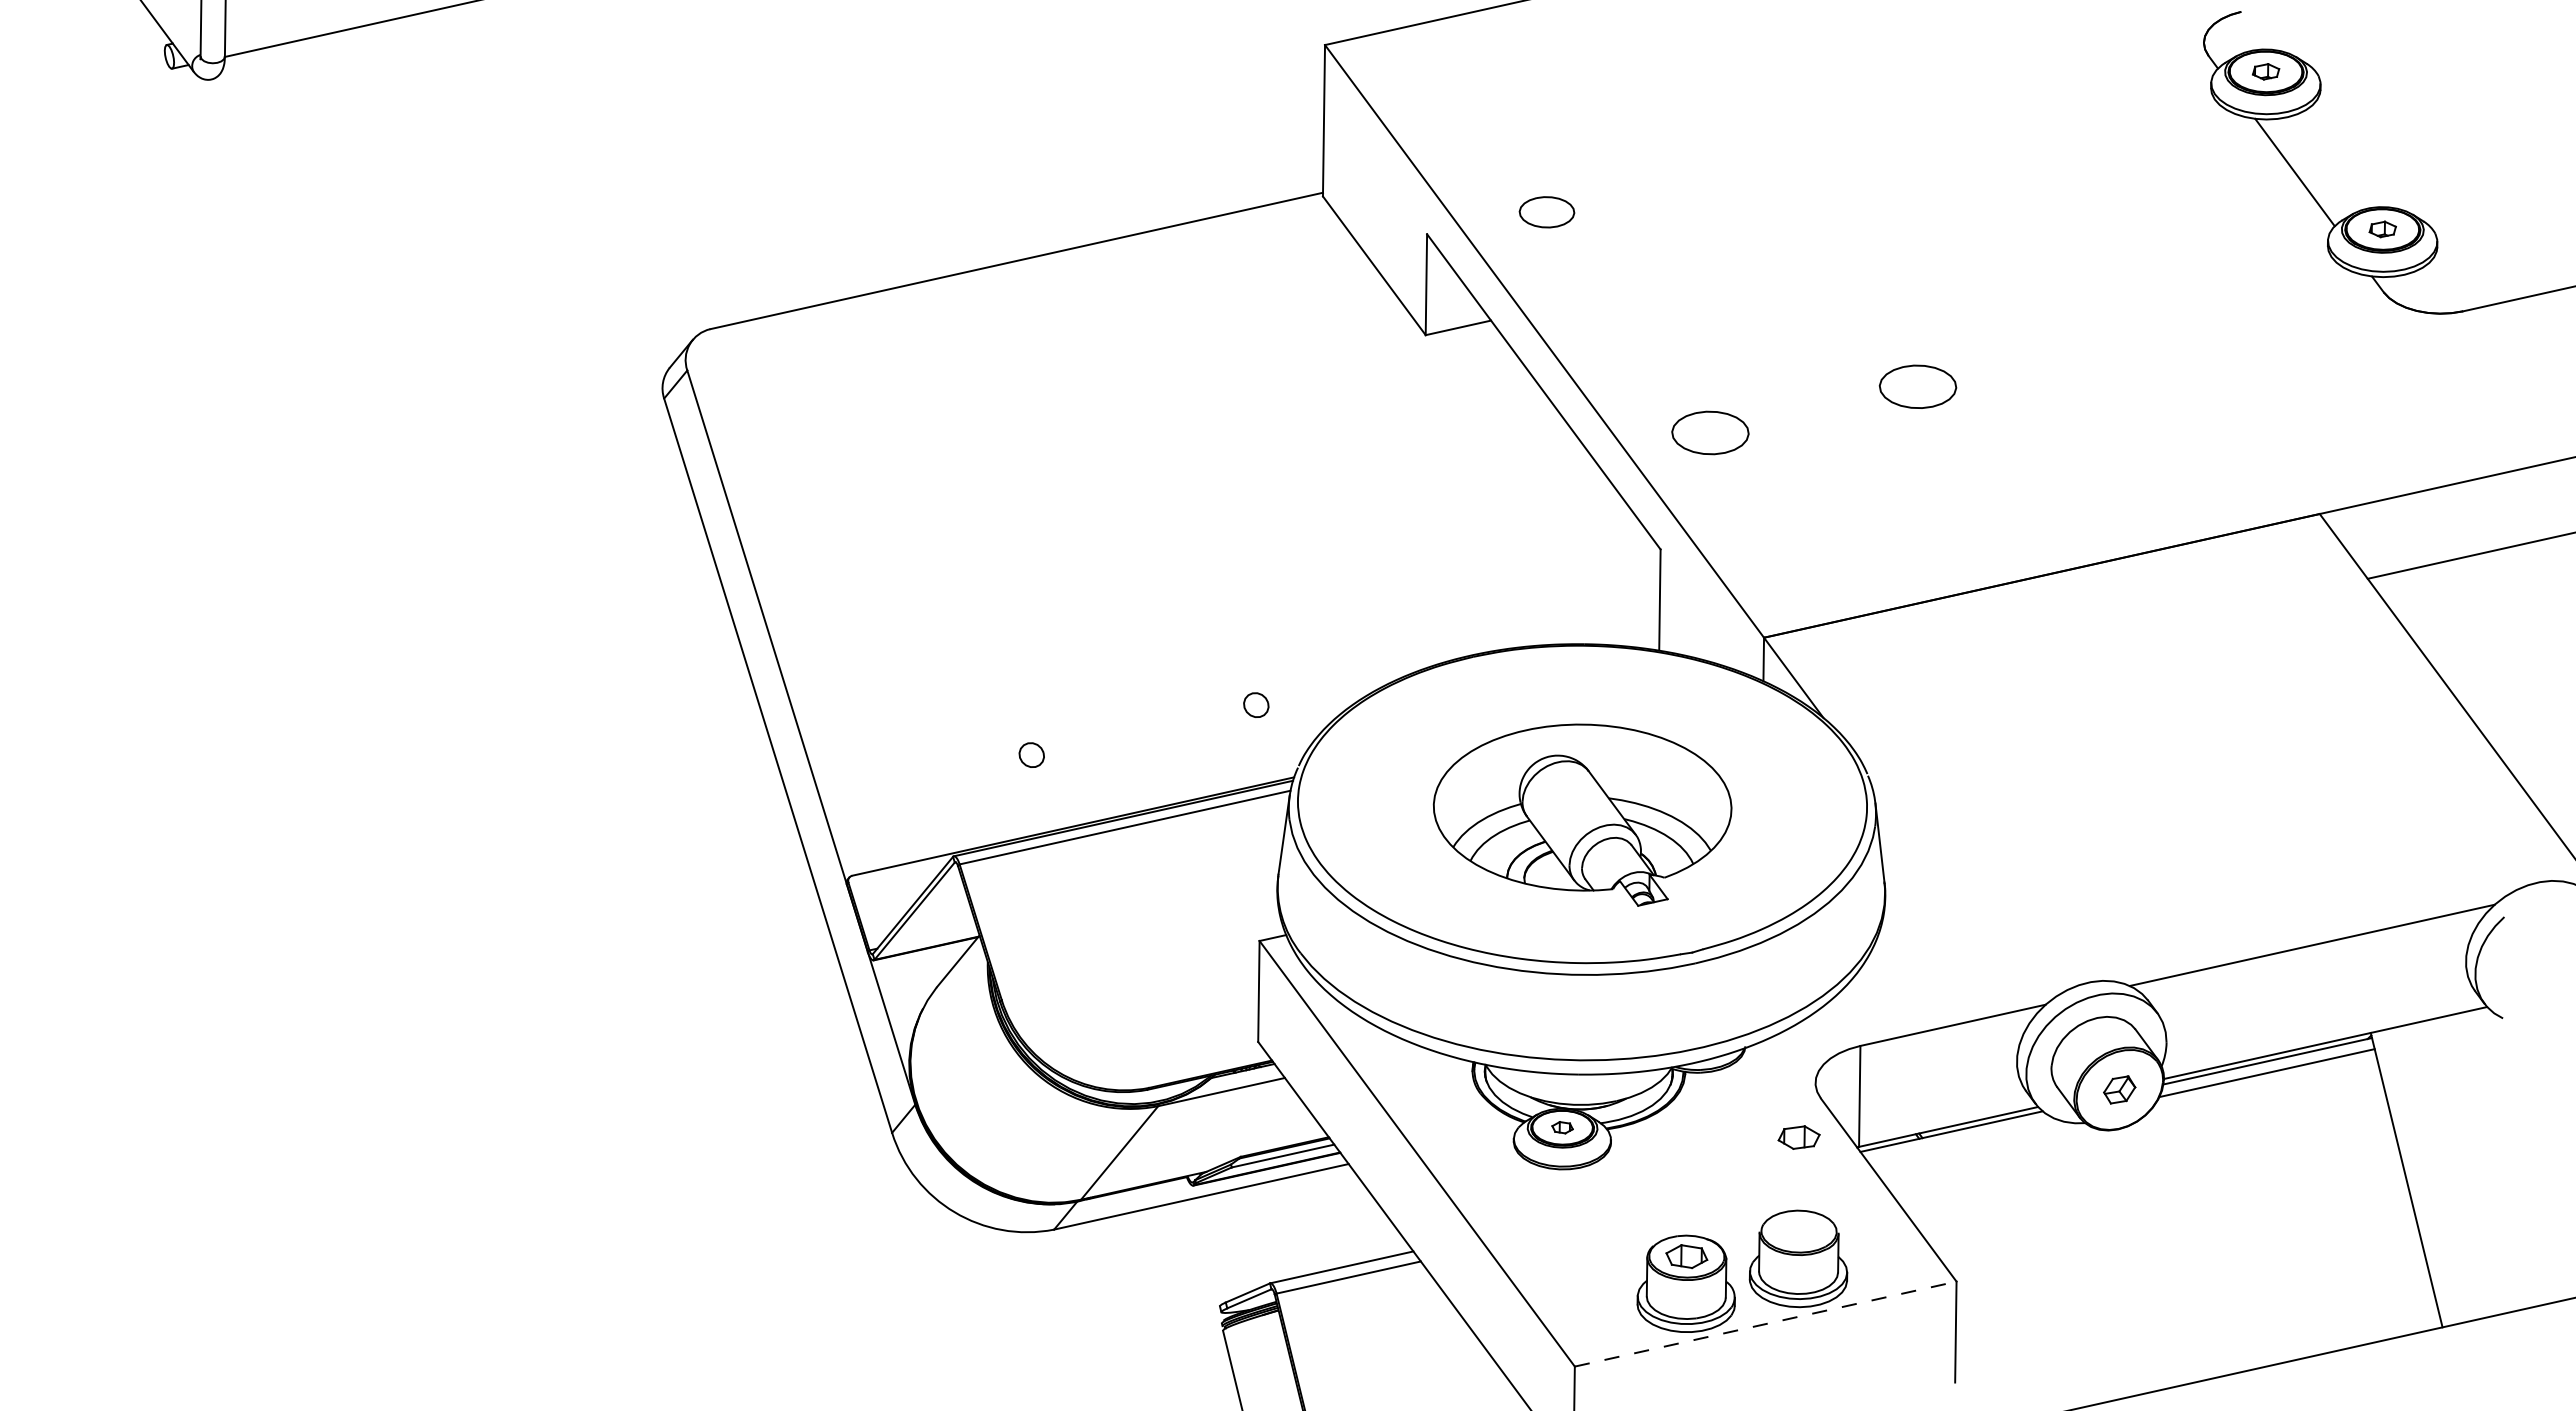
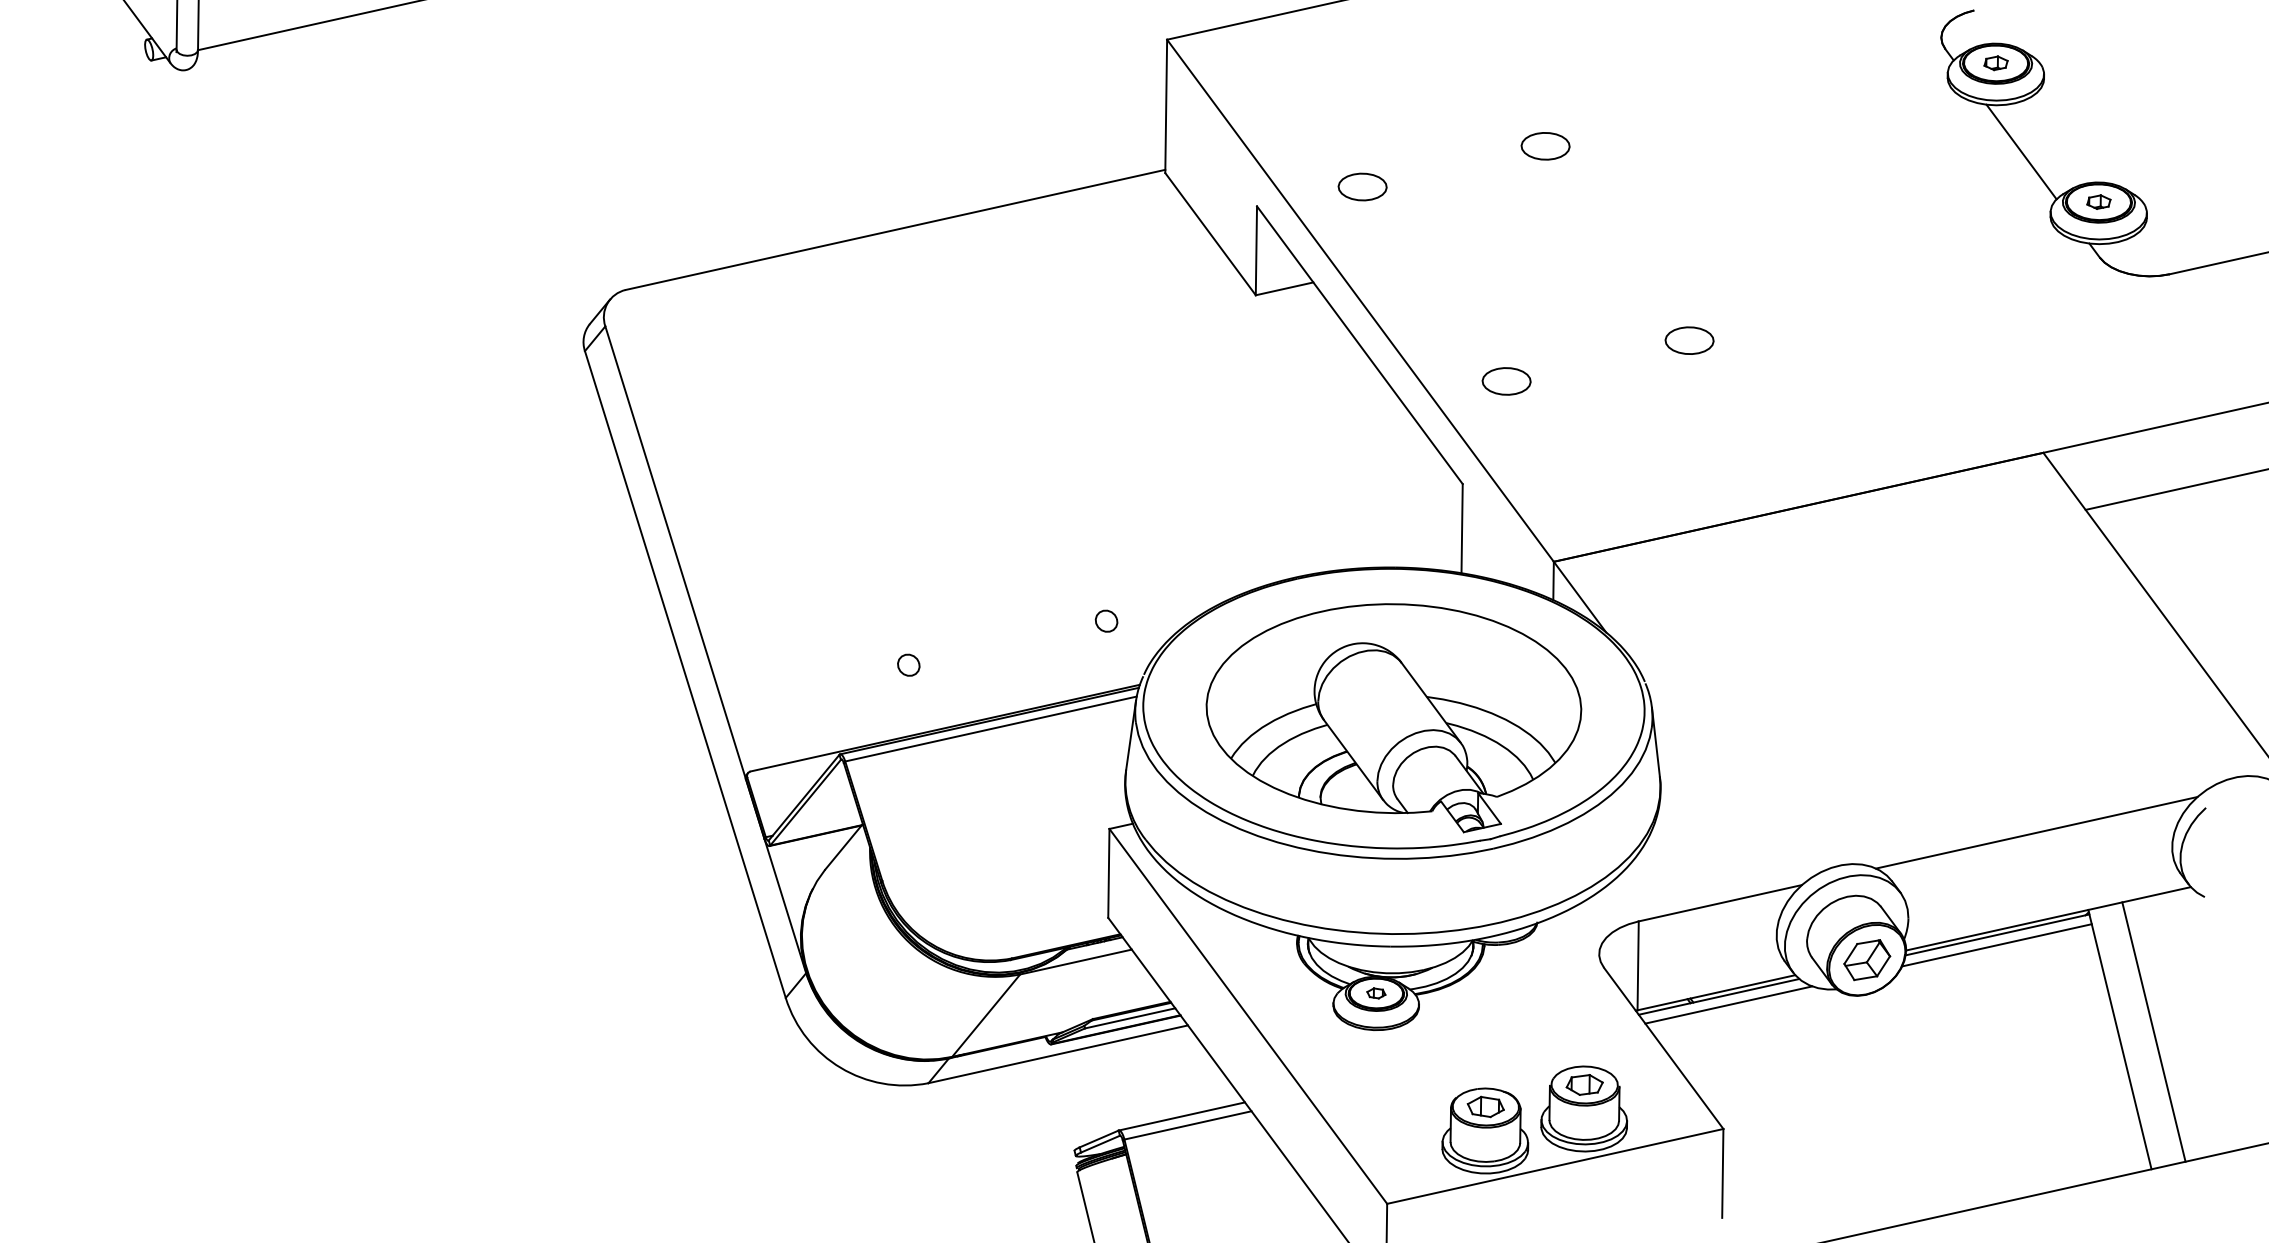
part: (1754, 166) -> (1545, 146), added
part: (1918, 386) -> (1689, 340), size x0.71
part: (1710, 432) -> (1506, 381), size x0.71
part: (1582, 814) -> (1393, 717), size x1.43
part: (2119, 1089) -> (1866, 959), size x1.67
part: (1798, 1137) -> (1584, 1084), moved
line: (1962, 1140) -> (1728, 1004), added
line: (2445, 1171) -> (2154, 1031), added
line: (1765, 1324) -> (1555, 1166), dashed -> solid

